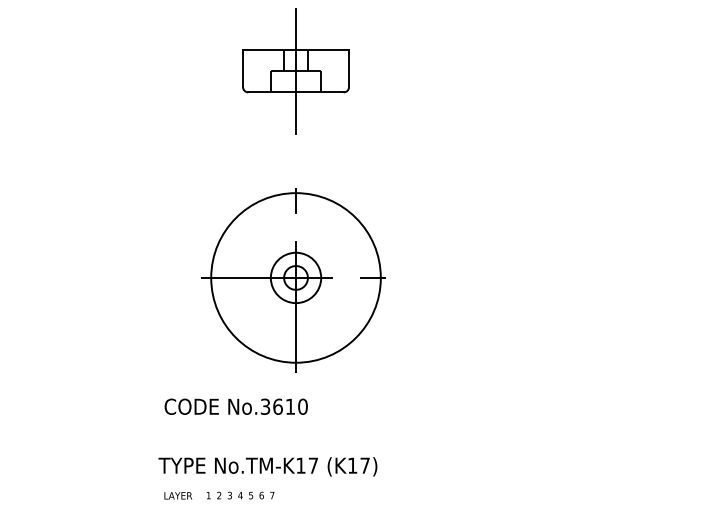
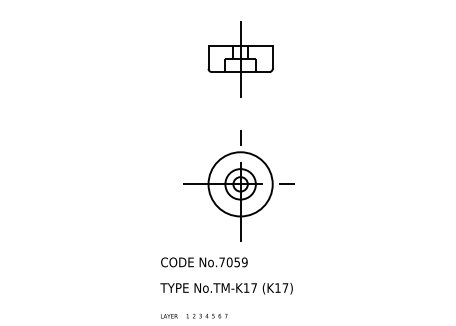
circle: (295, 278) -> (240, 184), size x0.62
text: (284, 406) -> (233, 262), No.3610 -> No.7059
text: (267, 466) -> (226, 288), moved

